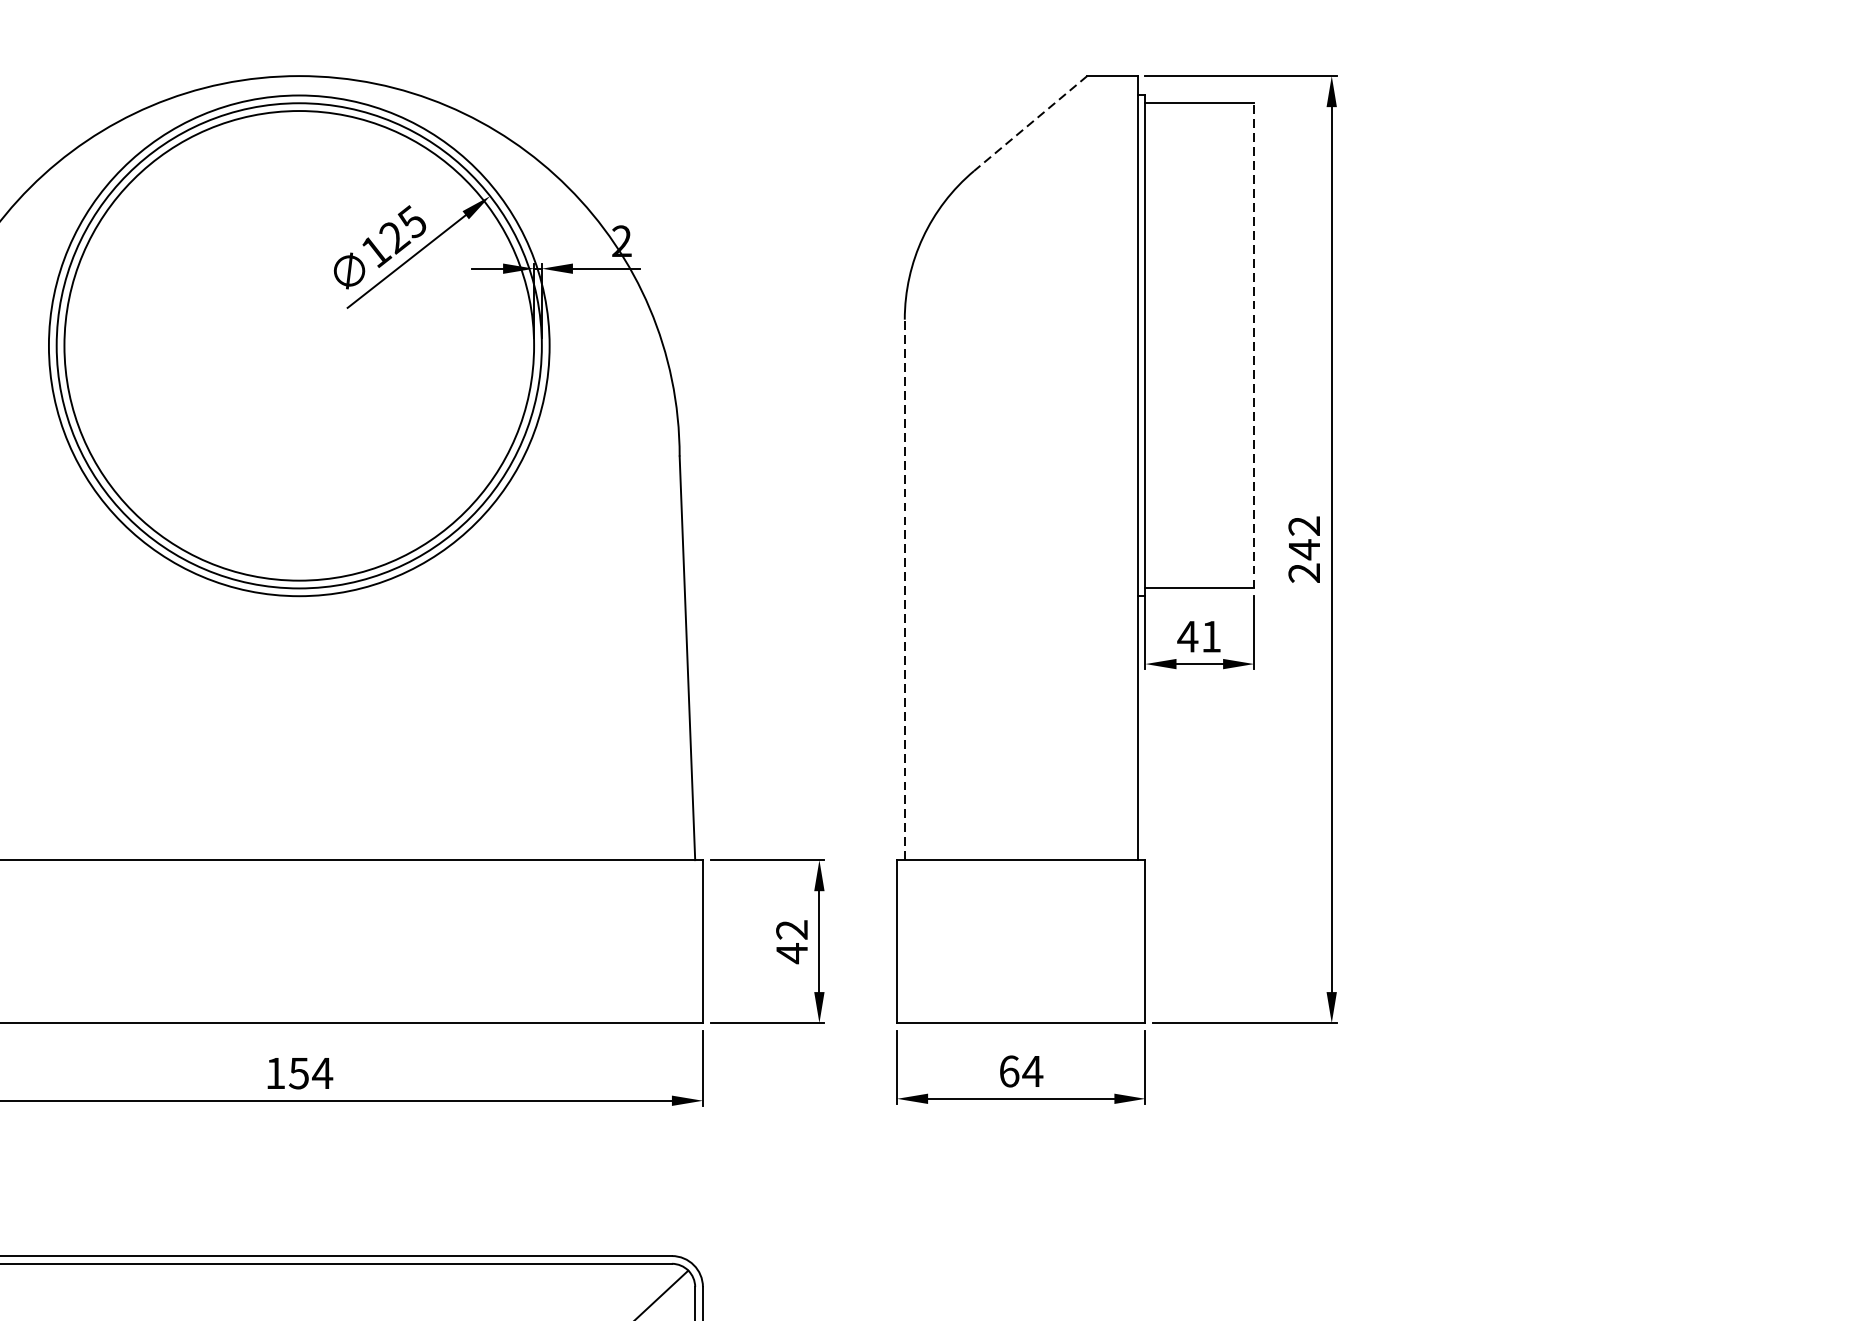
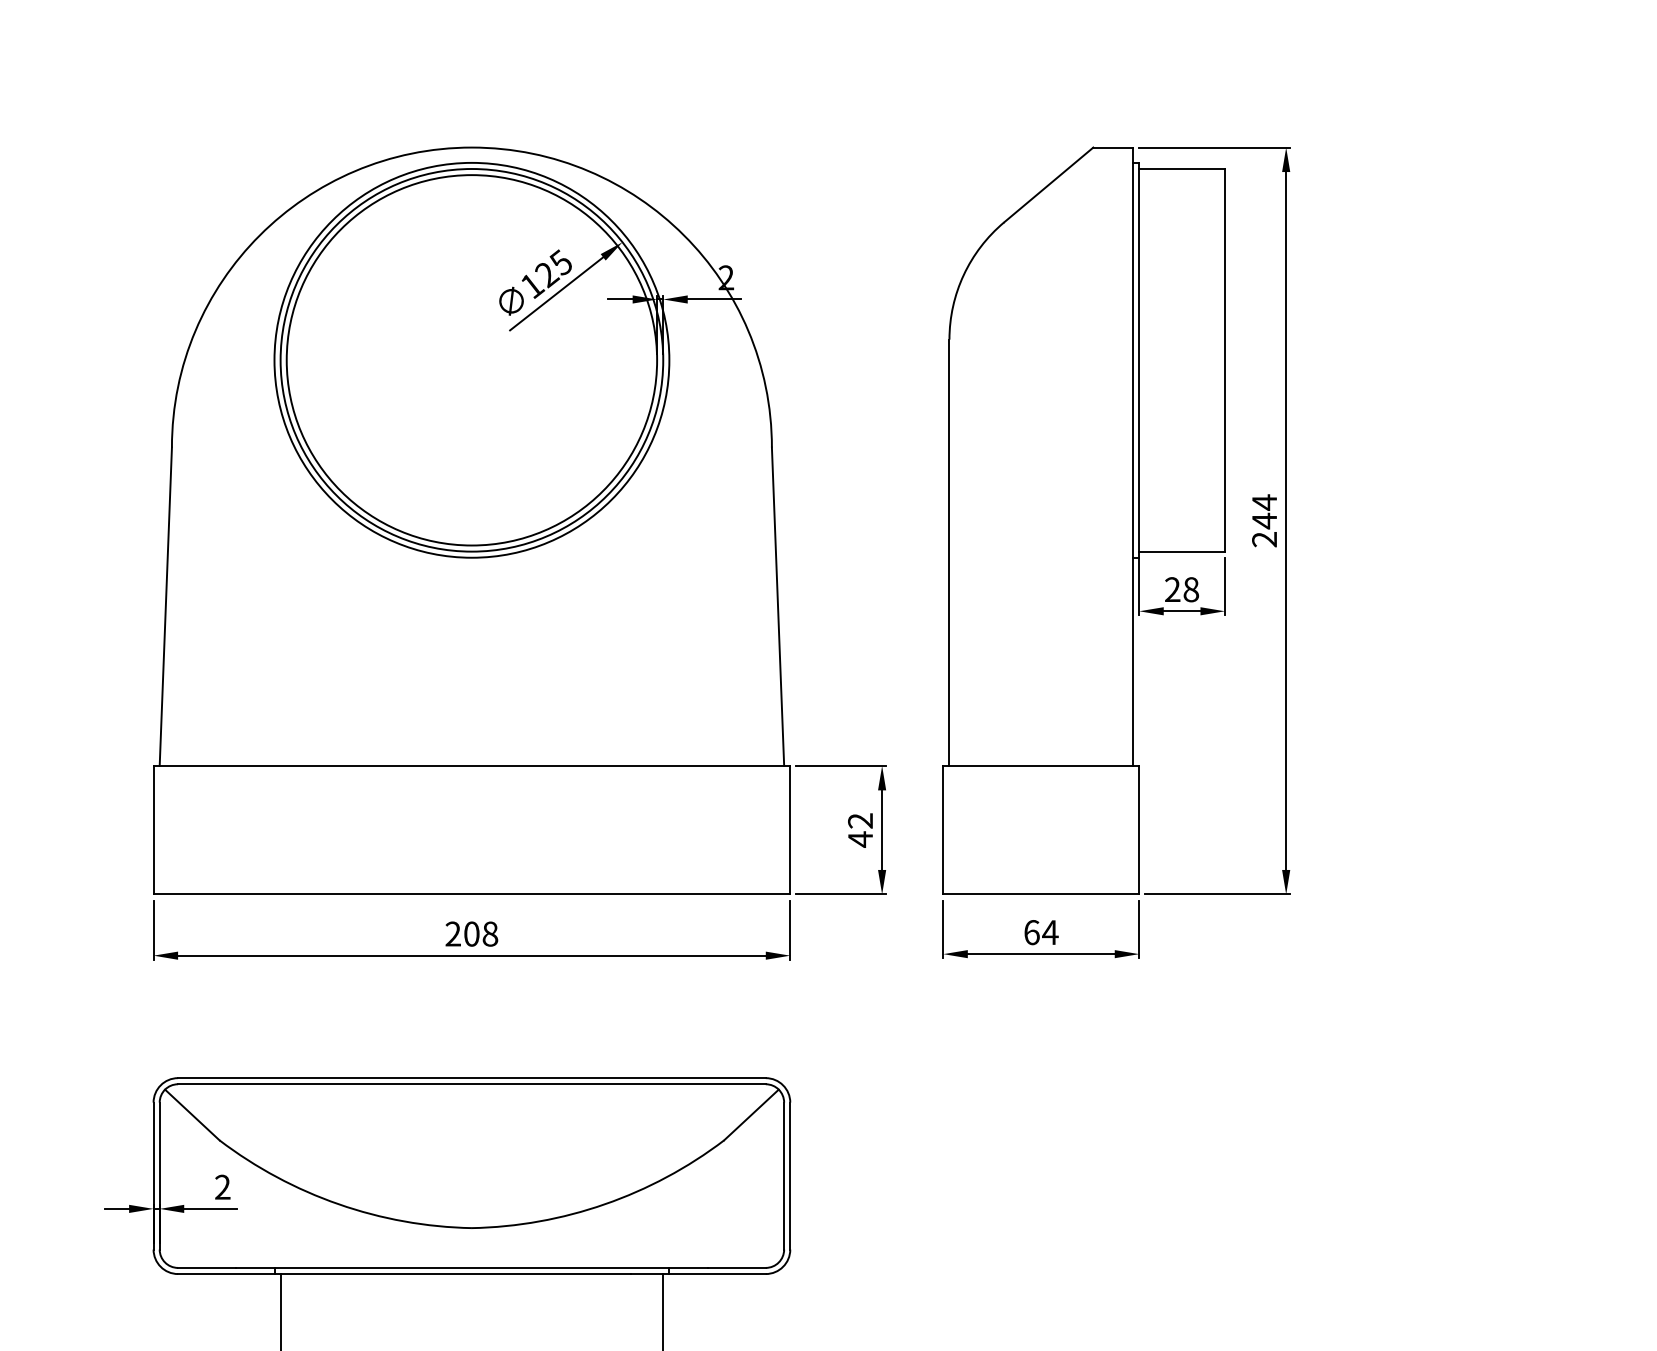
line: (1030, 124) -> (1048, 185), dashed -> solid
line: (1253, 344) -> (1224, 359), dashed -> solid
text: (1304, 526) -> (1264, 502), 242 -> 244
line: (904, 589) -> (949, 552), dashed -> solid
text: (1199, 636) -> (1181, 589), 41 -> 28
text: (298, 1072) -> (471, 933), 154 -> 208

